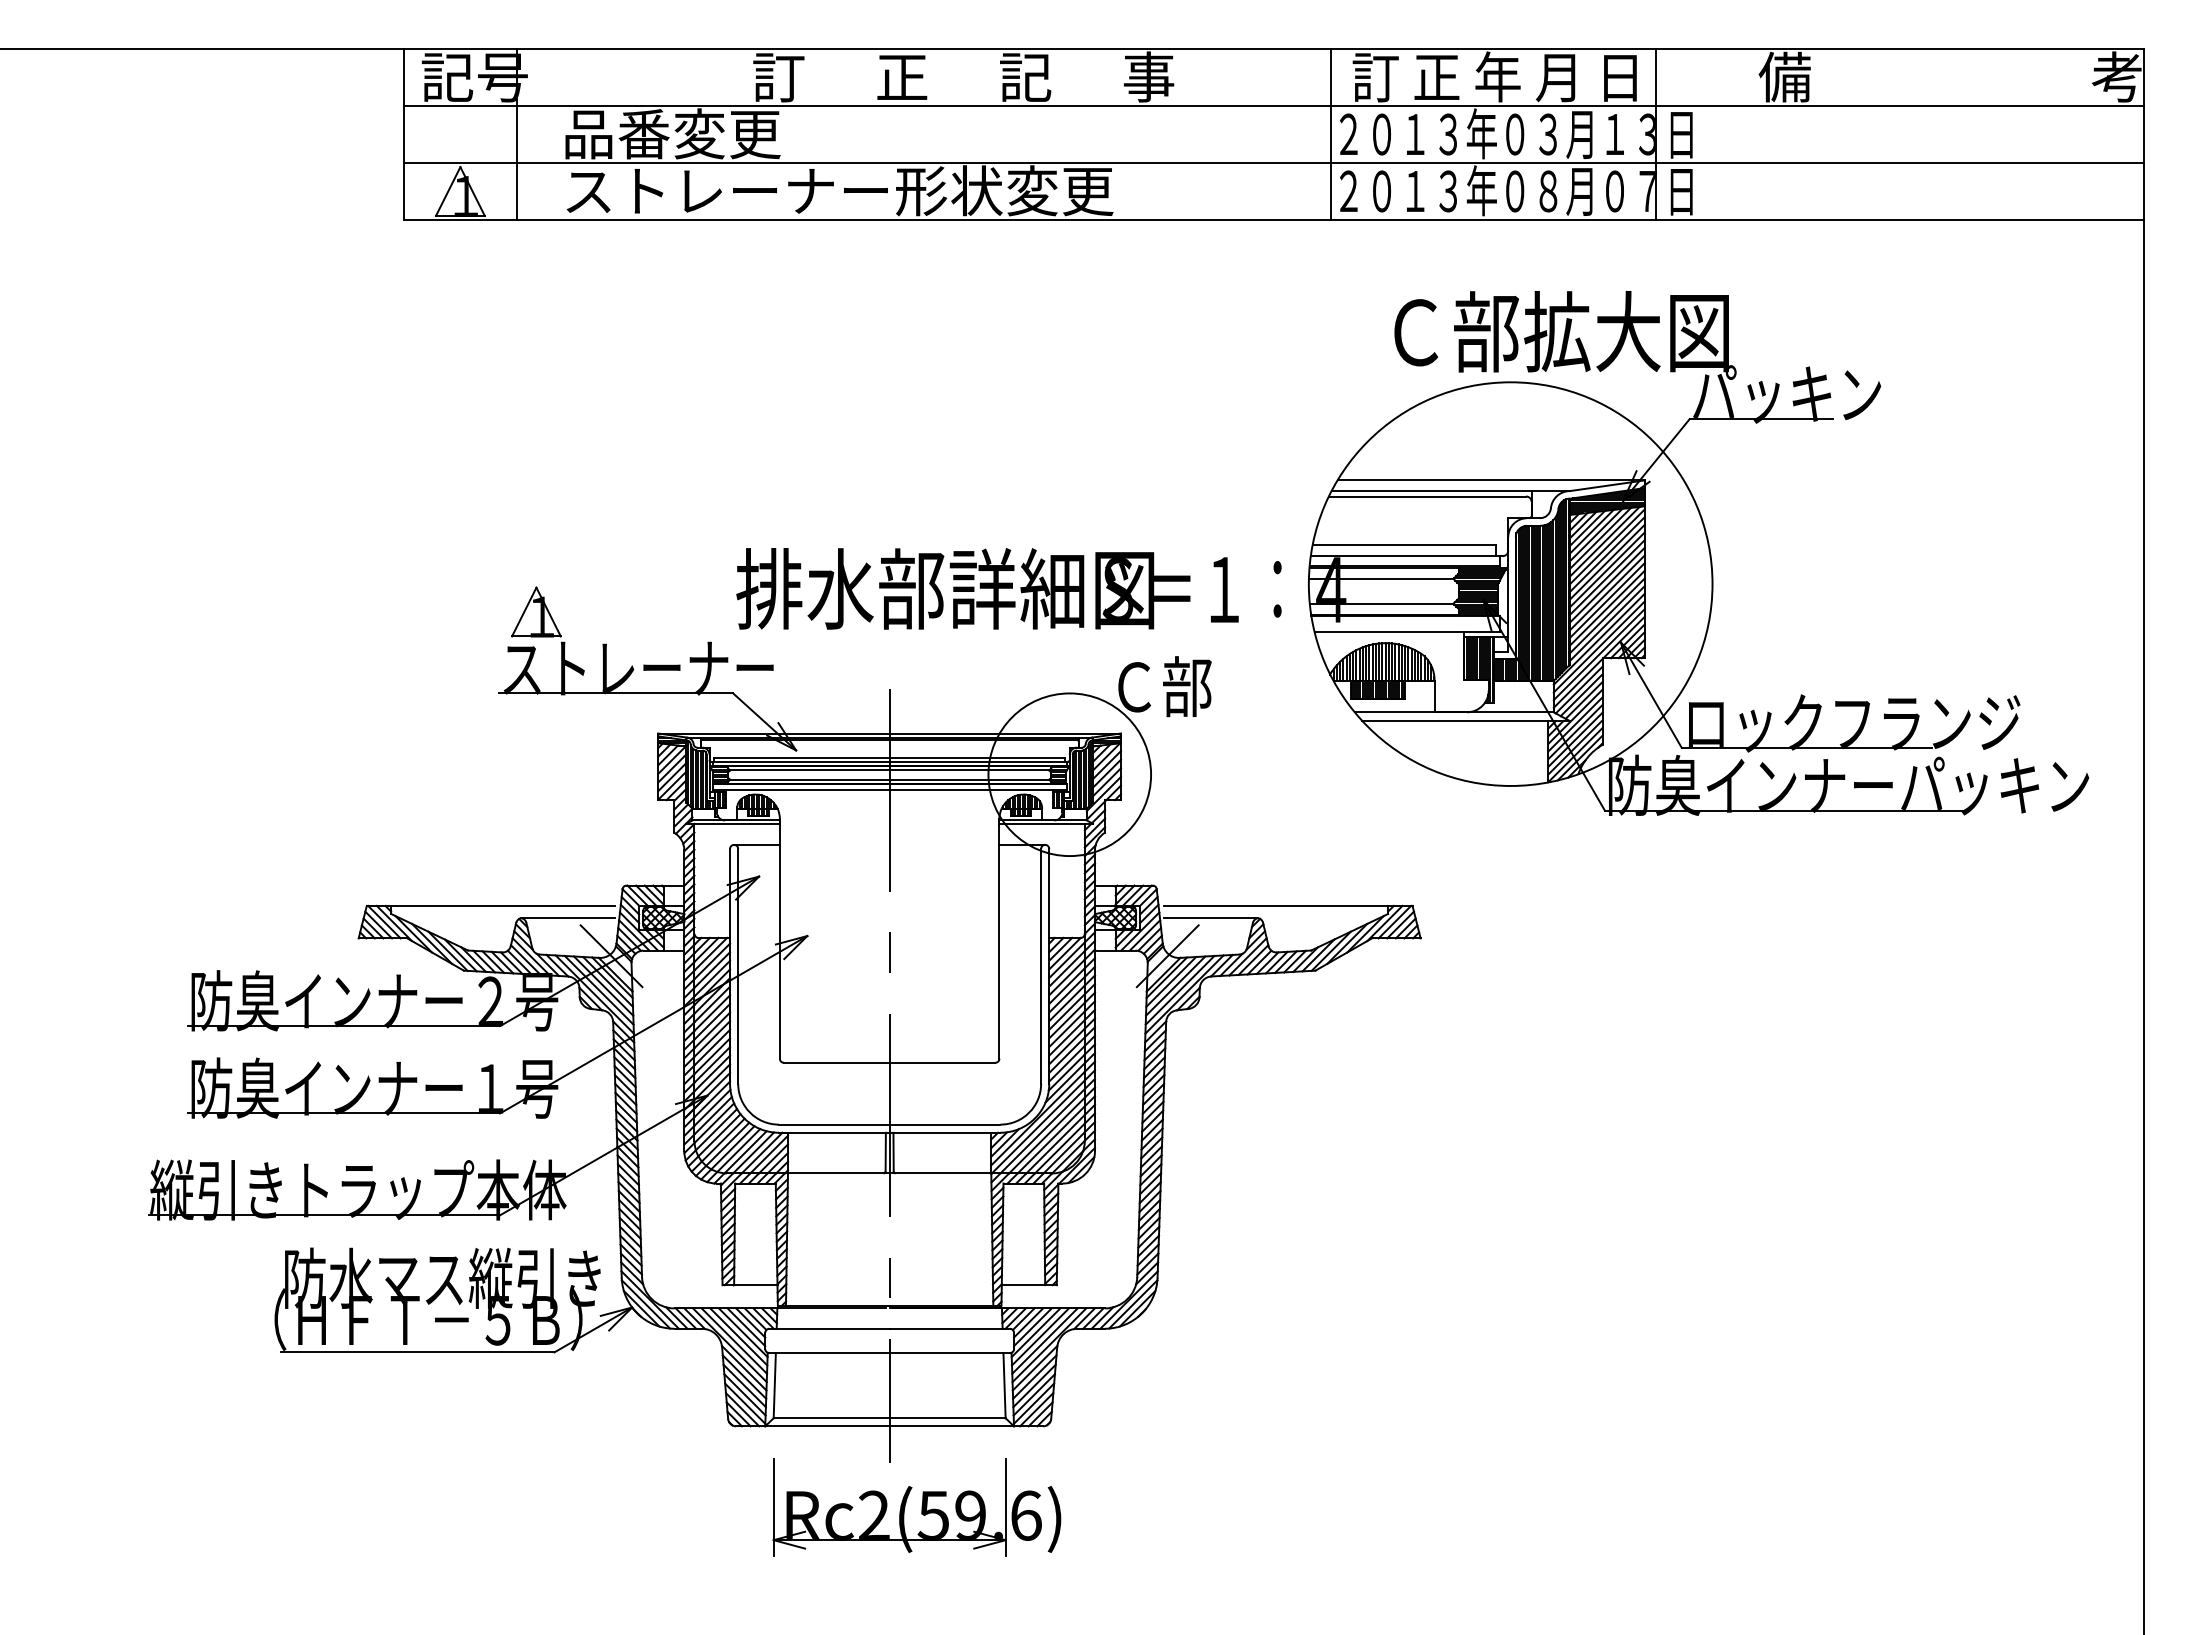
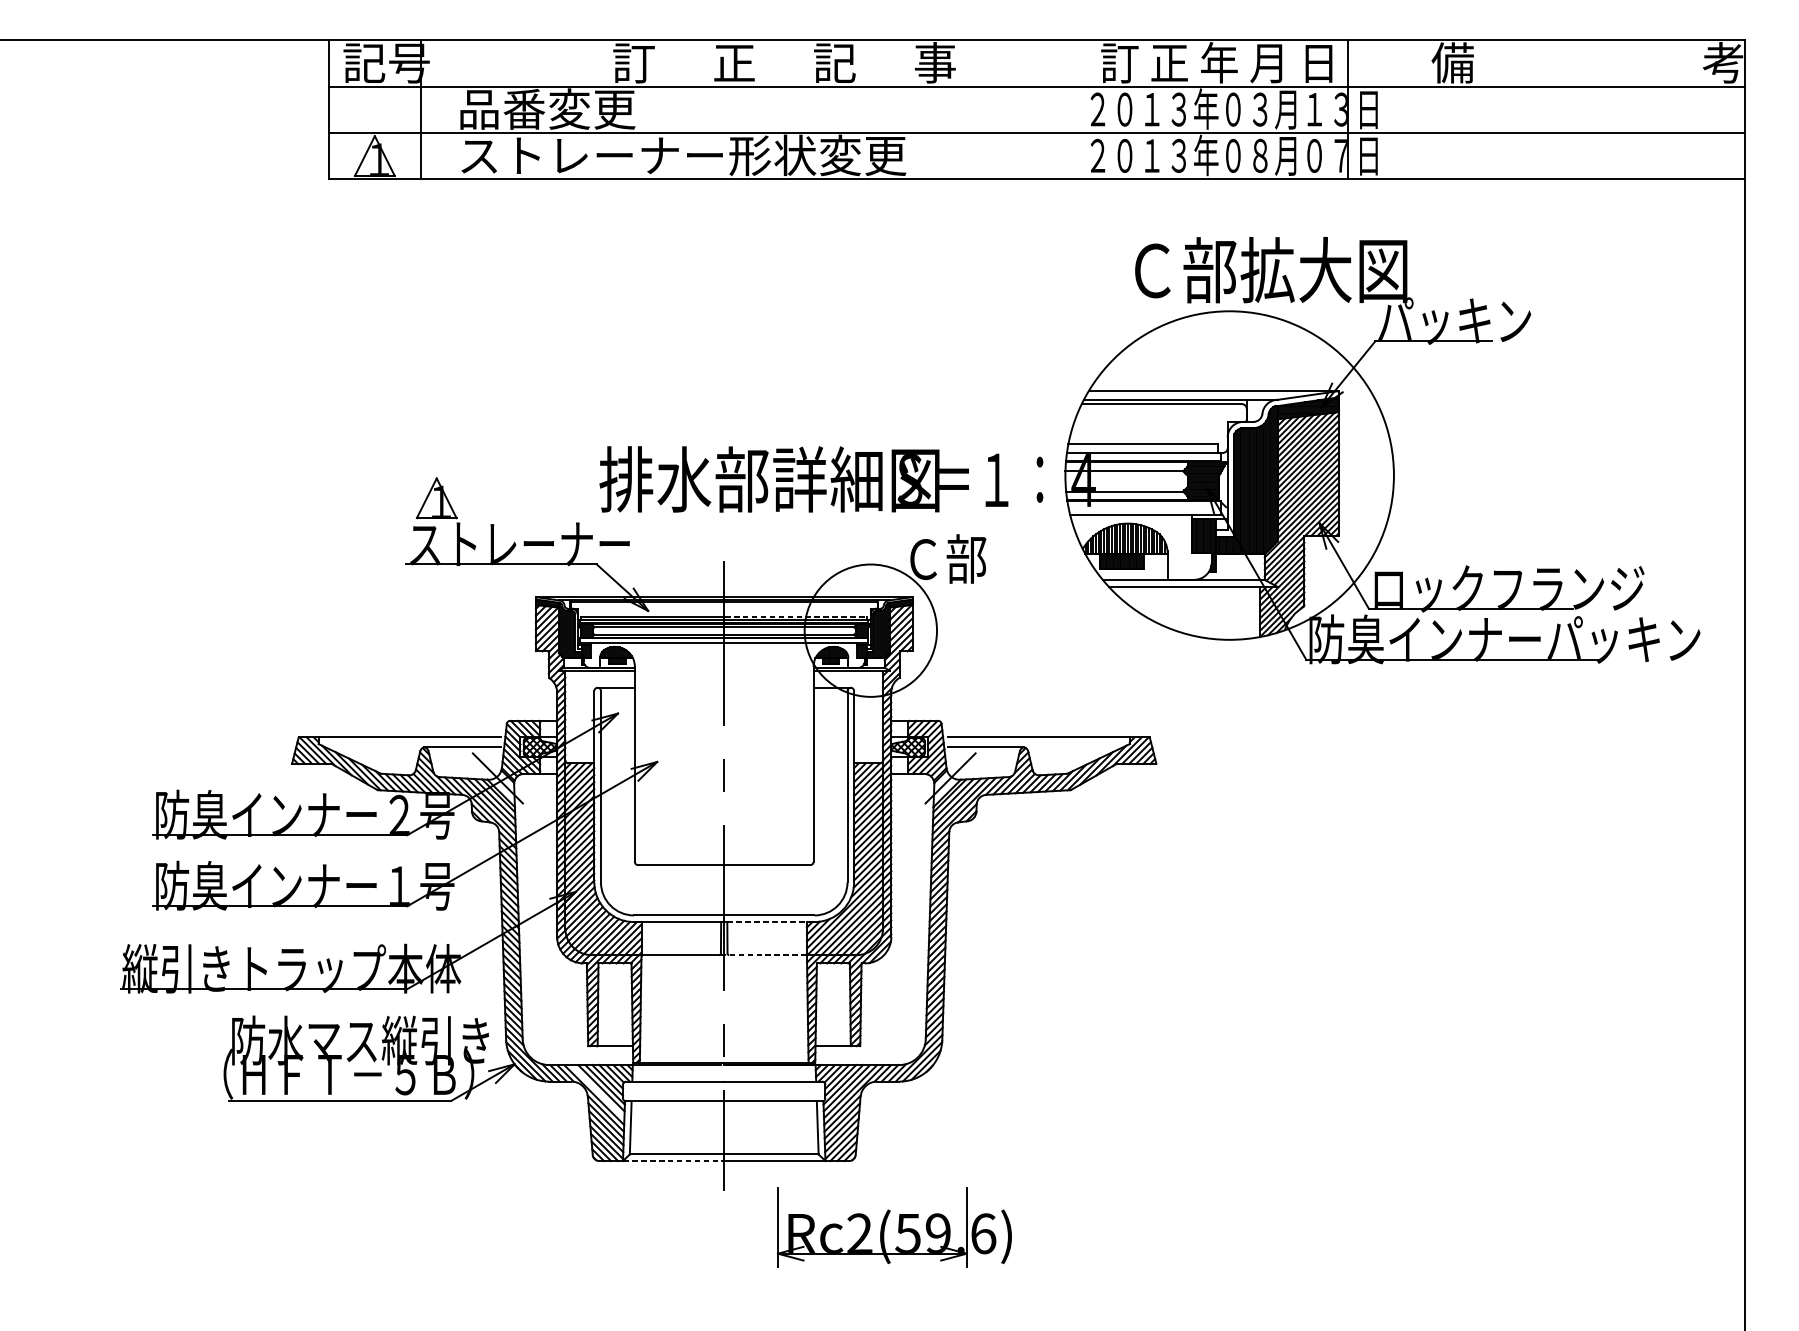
line: (1330, 134) -> (1083, 109), removed
line: (978, 757) -> (796, 616), solid -> dashed
line: (946, 1132) -> (770, 921), solid -> dashed
line: (940, 1173) -> (765, 955), solid -> dashed
line: (734, 1340) -> (597, 1091), removed
line: (827, 1426) -> (673, 1161), solid -> dashed
part: (916, 1507) -> (894, 1227), moved

